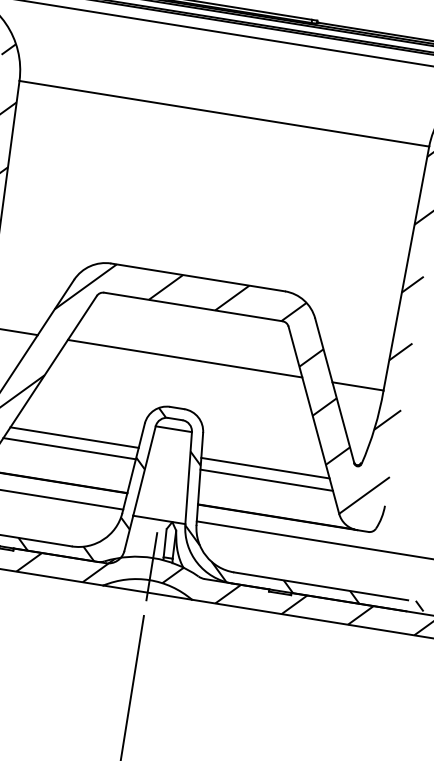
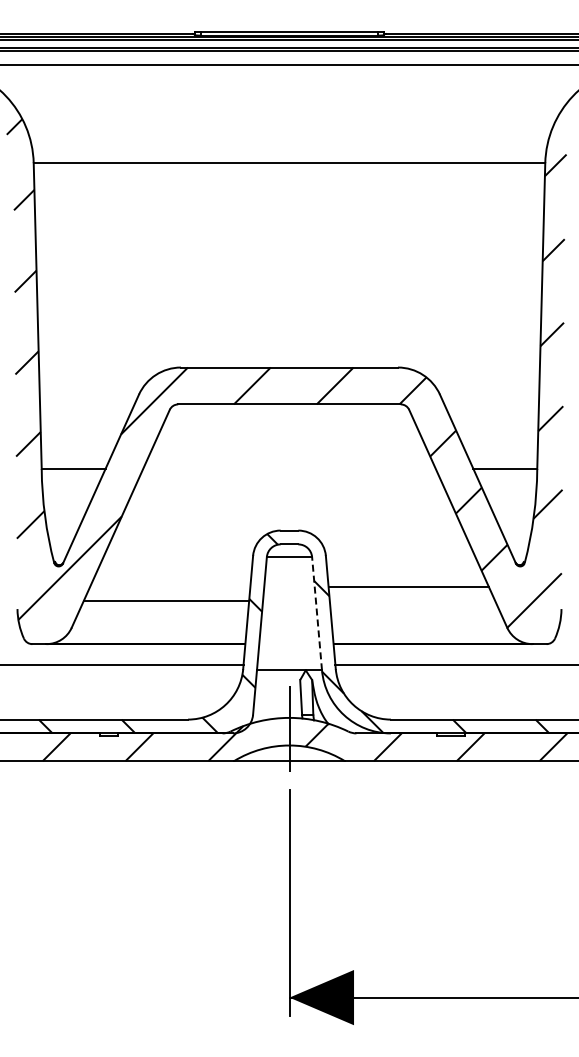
line: (185, 359) -> (289, 469), removed
line: (74, 437) -> (170, 586), removed
line: (189, 478) -> (317, 613), solid -> dashed
line: (266, 480) -> (412, 601), removed

